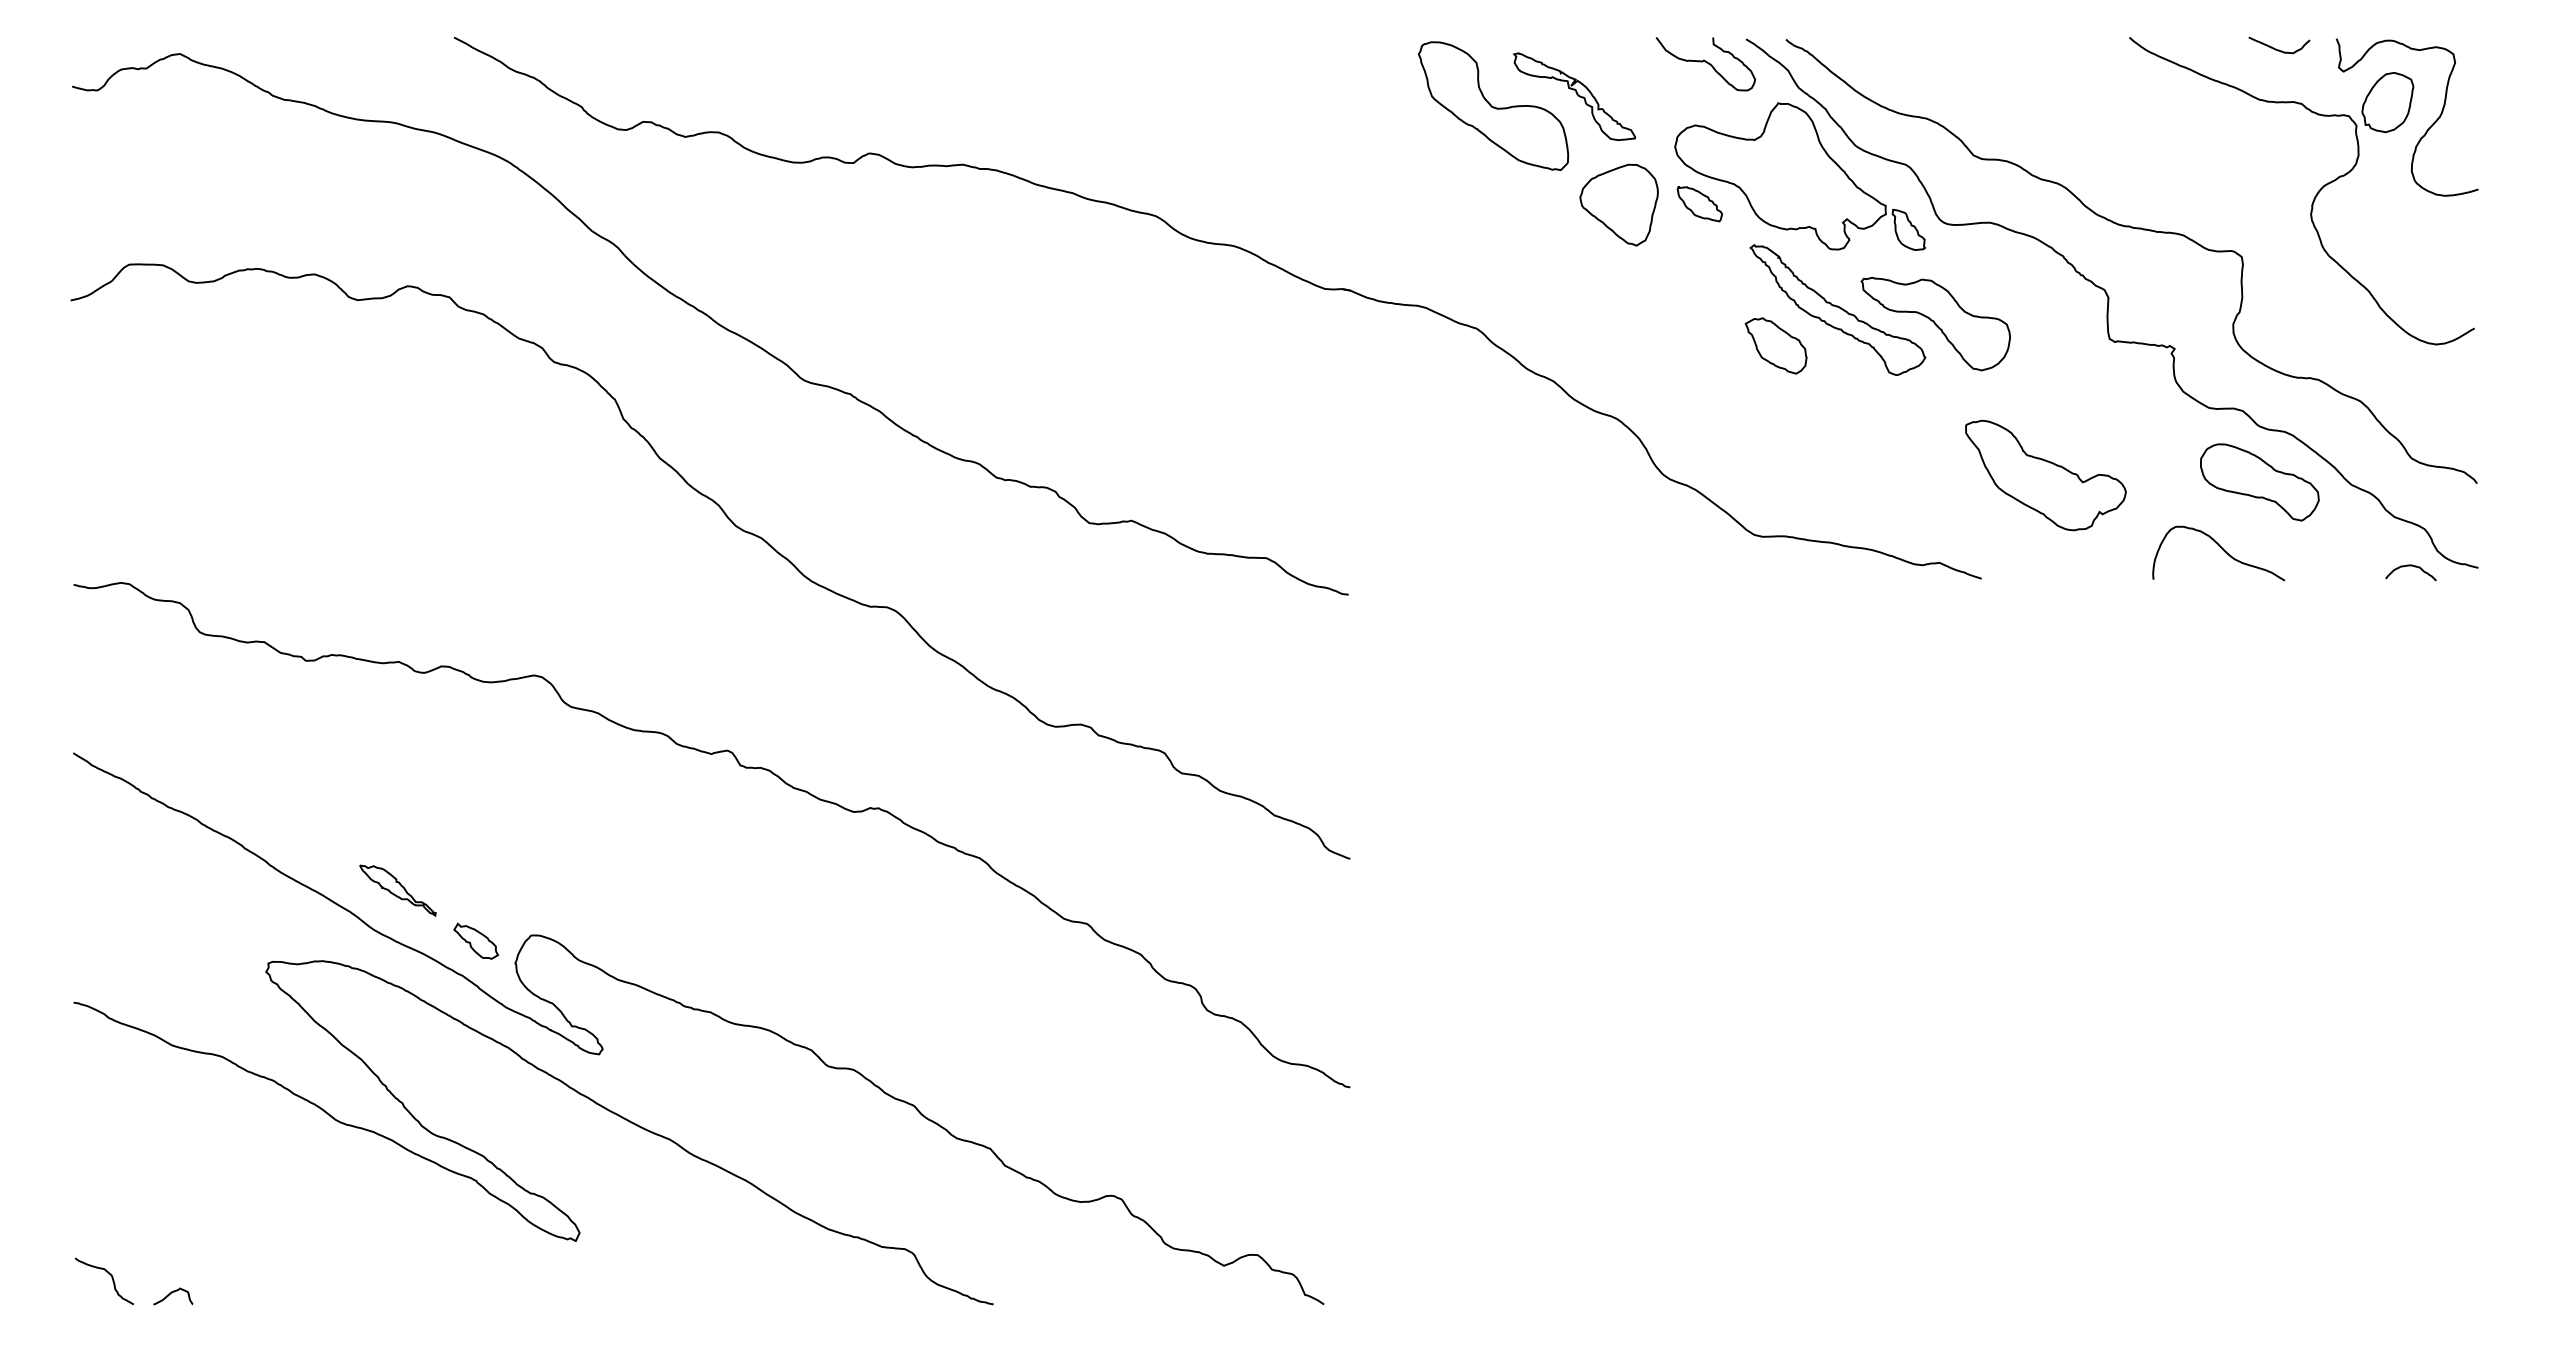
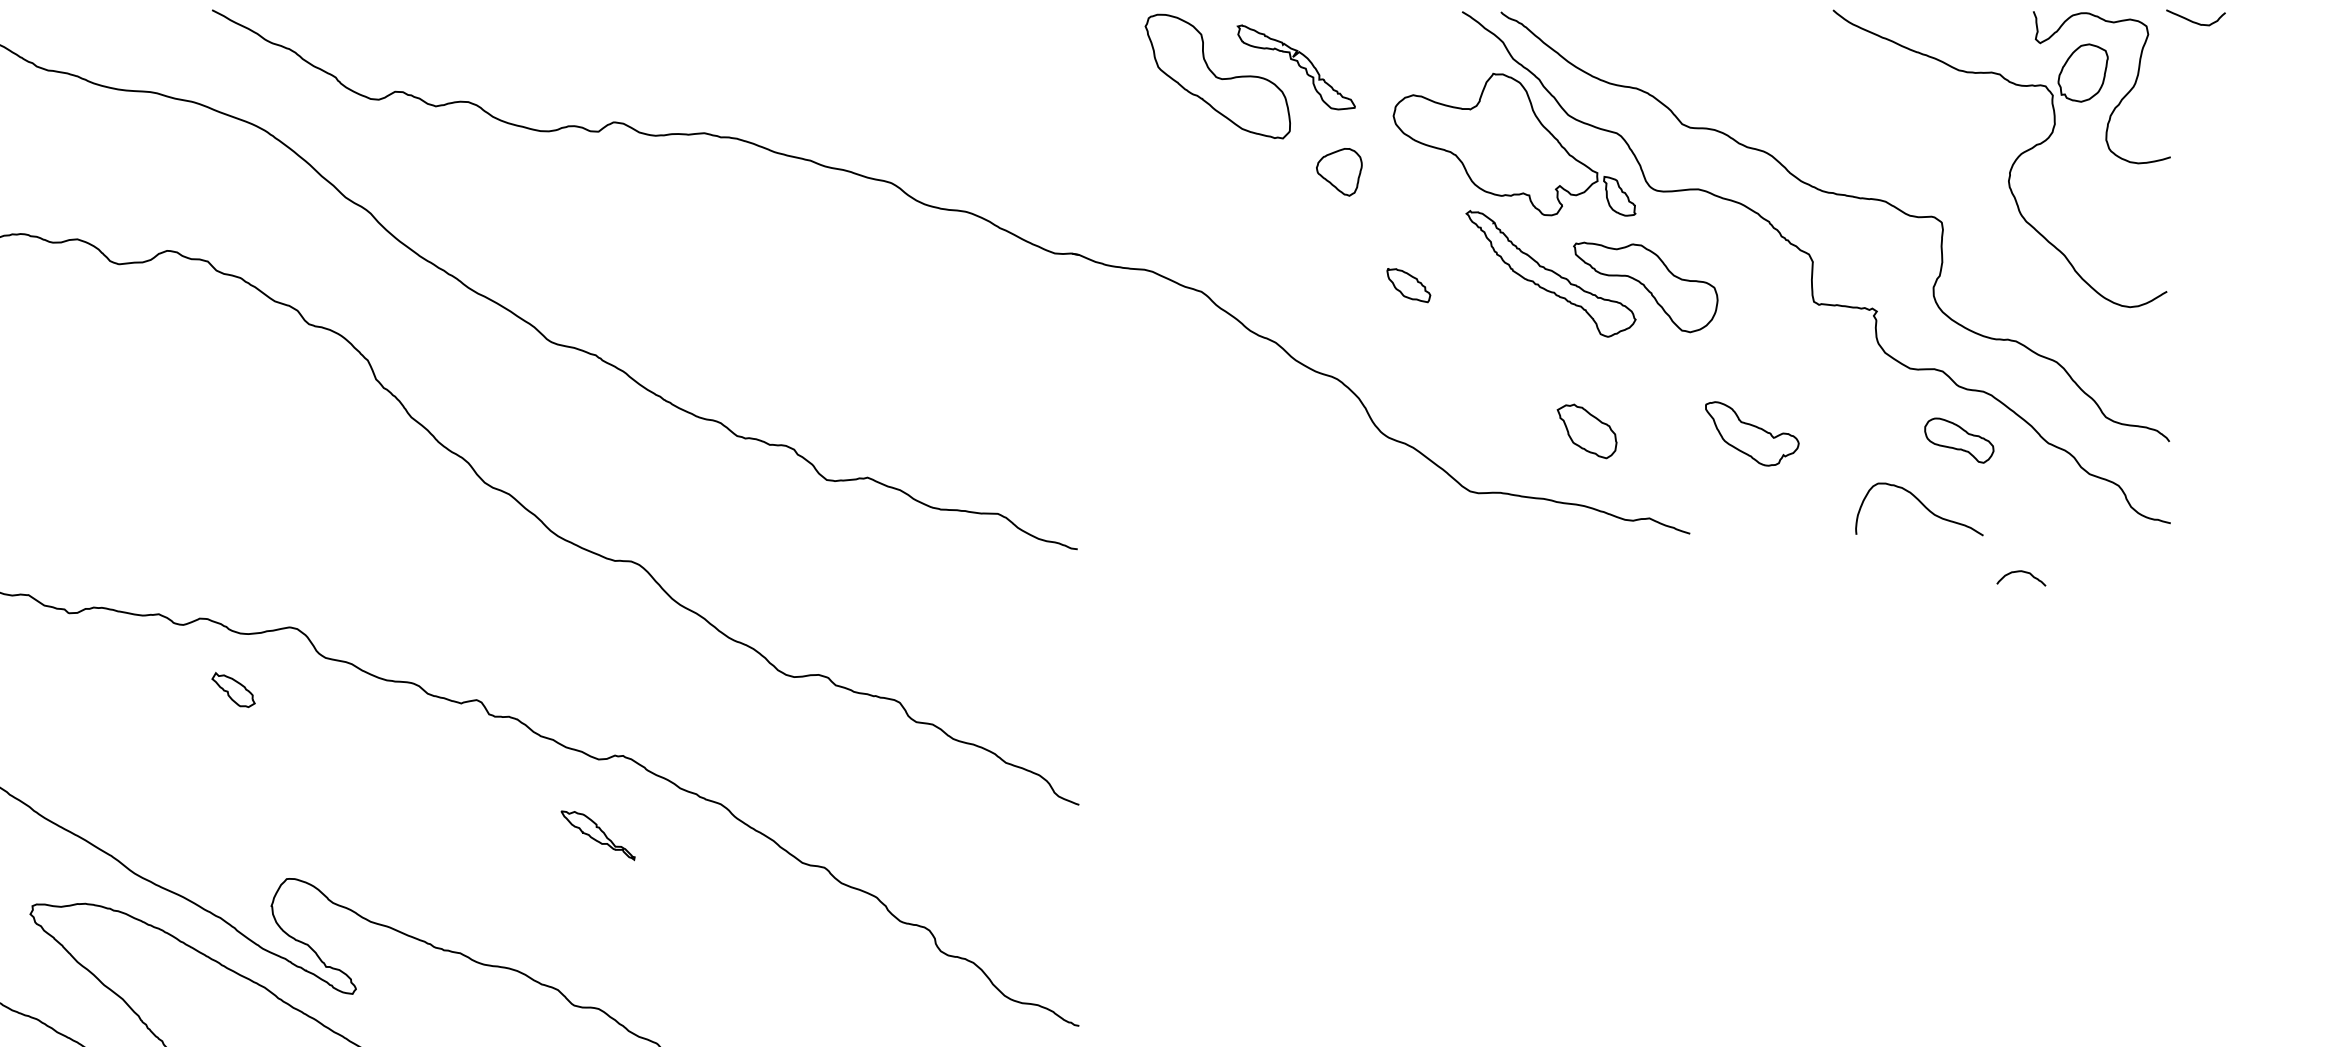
curve: (2279, 49) -> (2195, 21), moved
curve: (1706, 63) -> (1423, 35), removed
part: (1618, 204) -> (1338, 171), size x0.6
part: (1699, 204) -> (1408, 285), moved
part: (1775, 345) -> (1586, 431), moved
part: (2045, 475) -> (1751, 433), size x0.6
part: (2259, 482) -> (1958, 440), size x0.6
curve: (2410, 566) -> (2020, 572), moved
part: (397, 890) -> (597, 835), moved
part: (476, 940) -> (233, 689), moved

